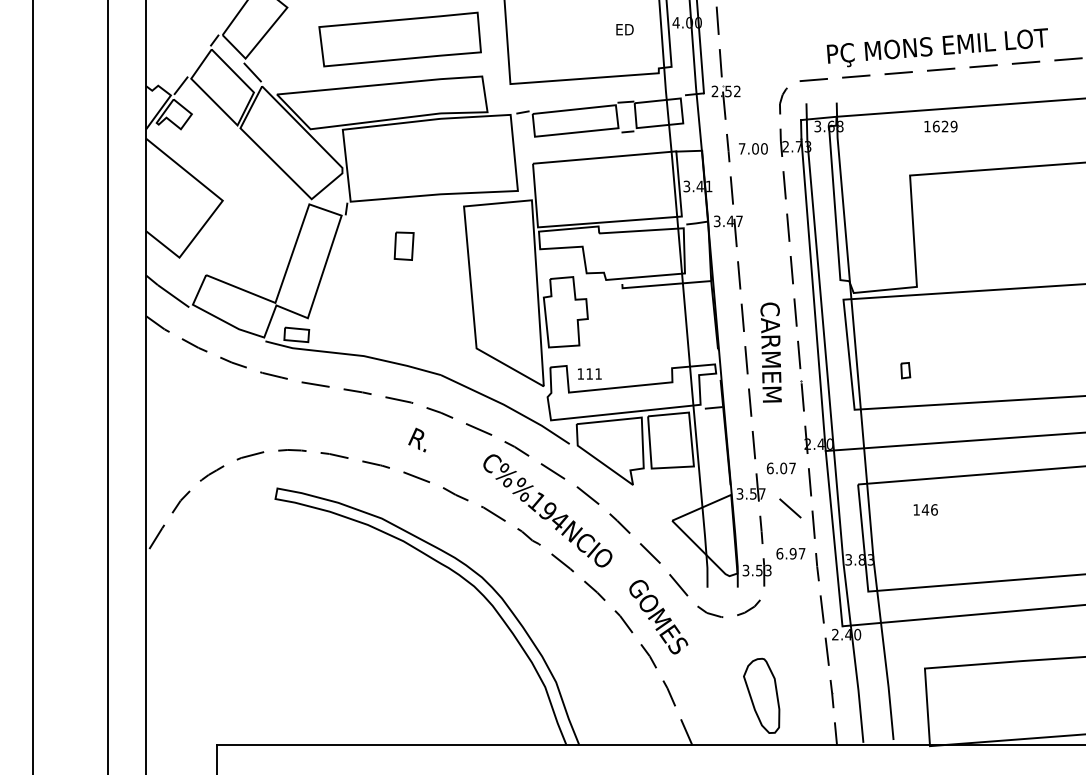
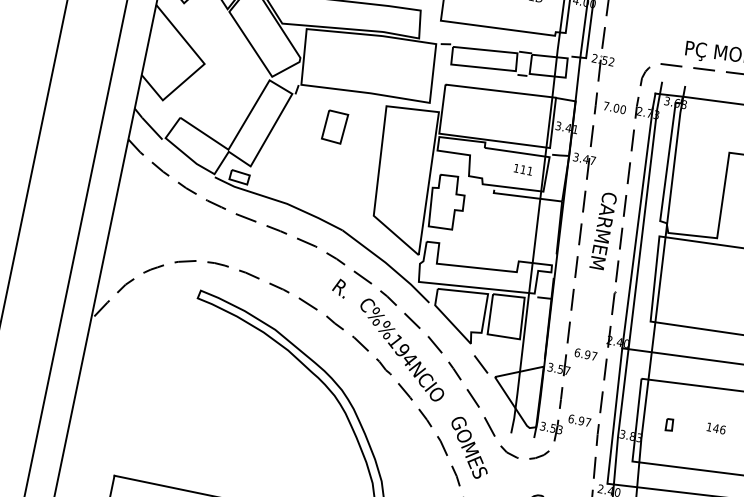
part: (403, 245) -> (334, 126), size x1.43
text: (770, 352) -> (602, 230), moved
part: (905, 370) -> (669, 424), moved
text: (589, 373) -> (523, 169), moved
text: (417, 439) -> (339, 287), moved
text: (783, 468) -> (587, 354), 6.07 -> 6.97
line: (790, 508) -> (481, 364), moved
text: (925, 509) -> (716, 428), moved

